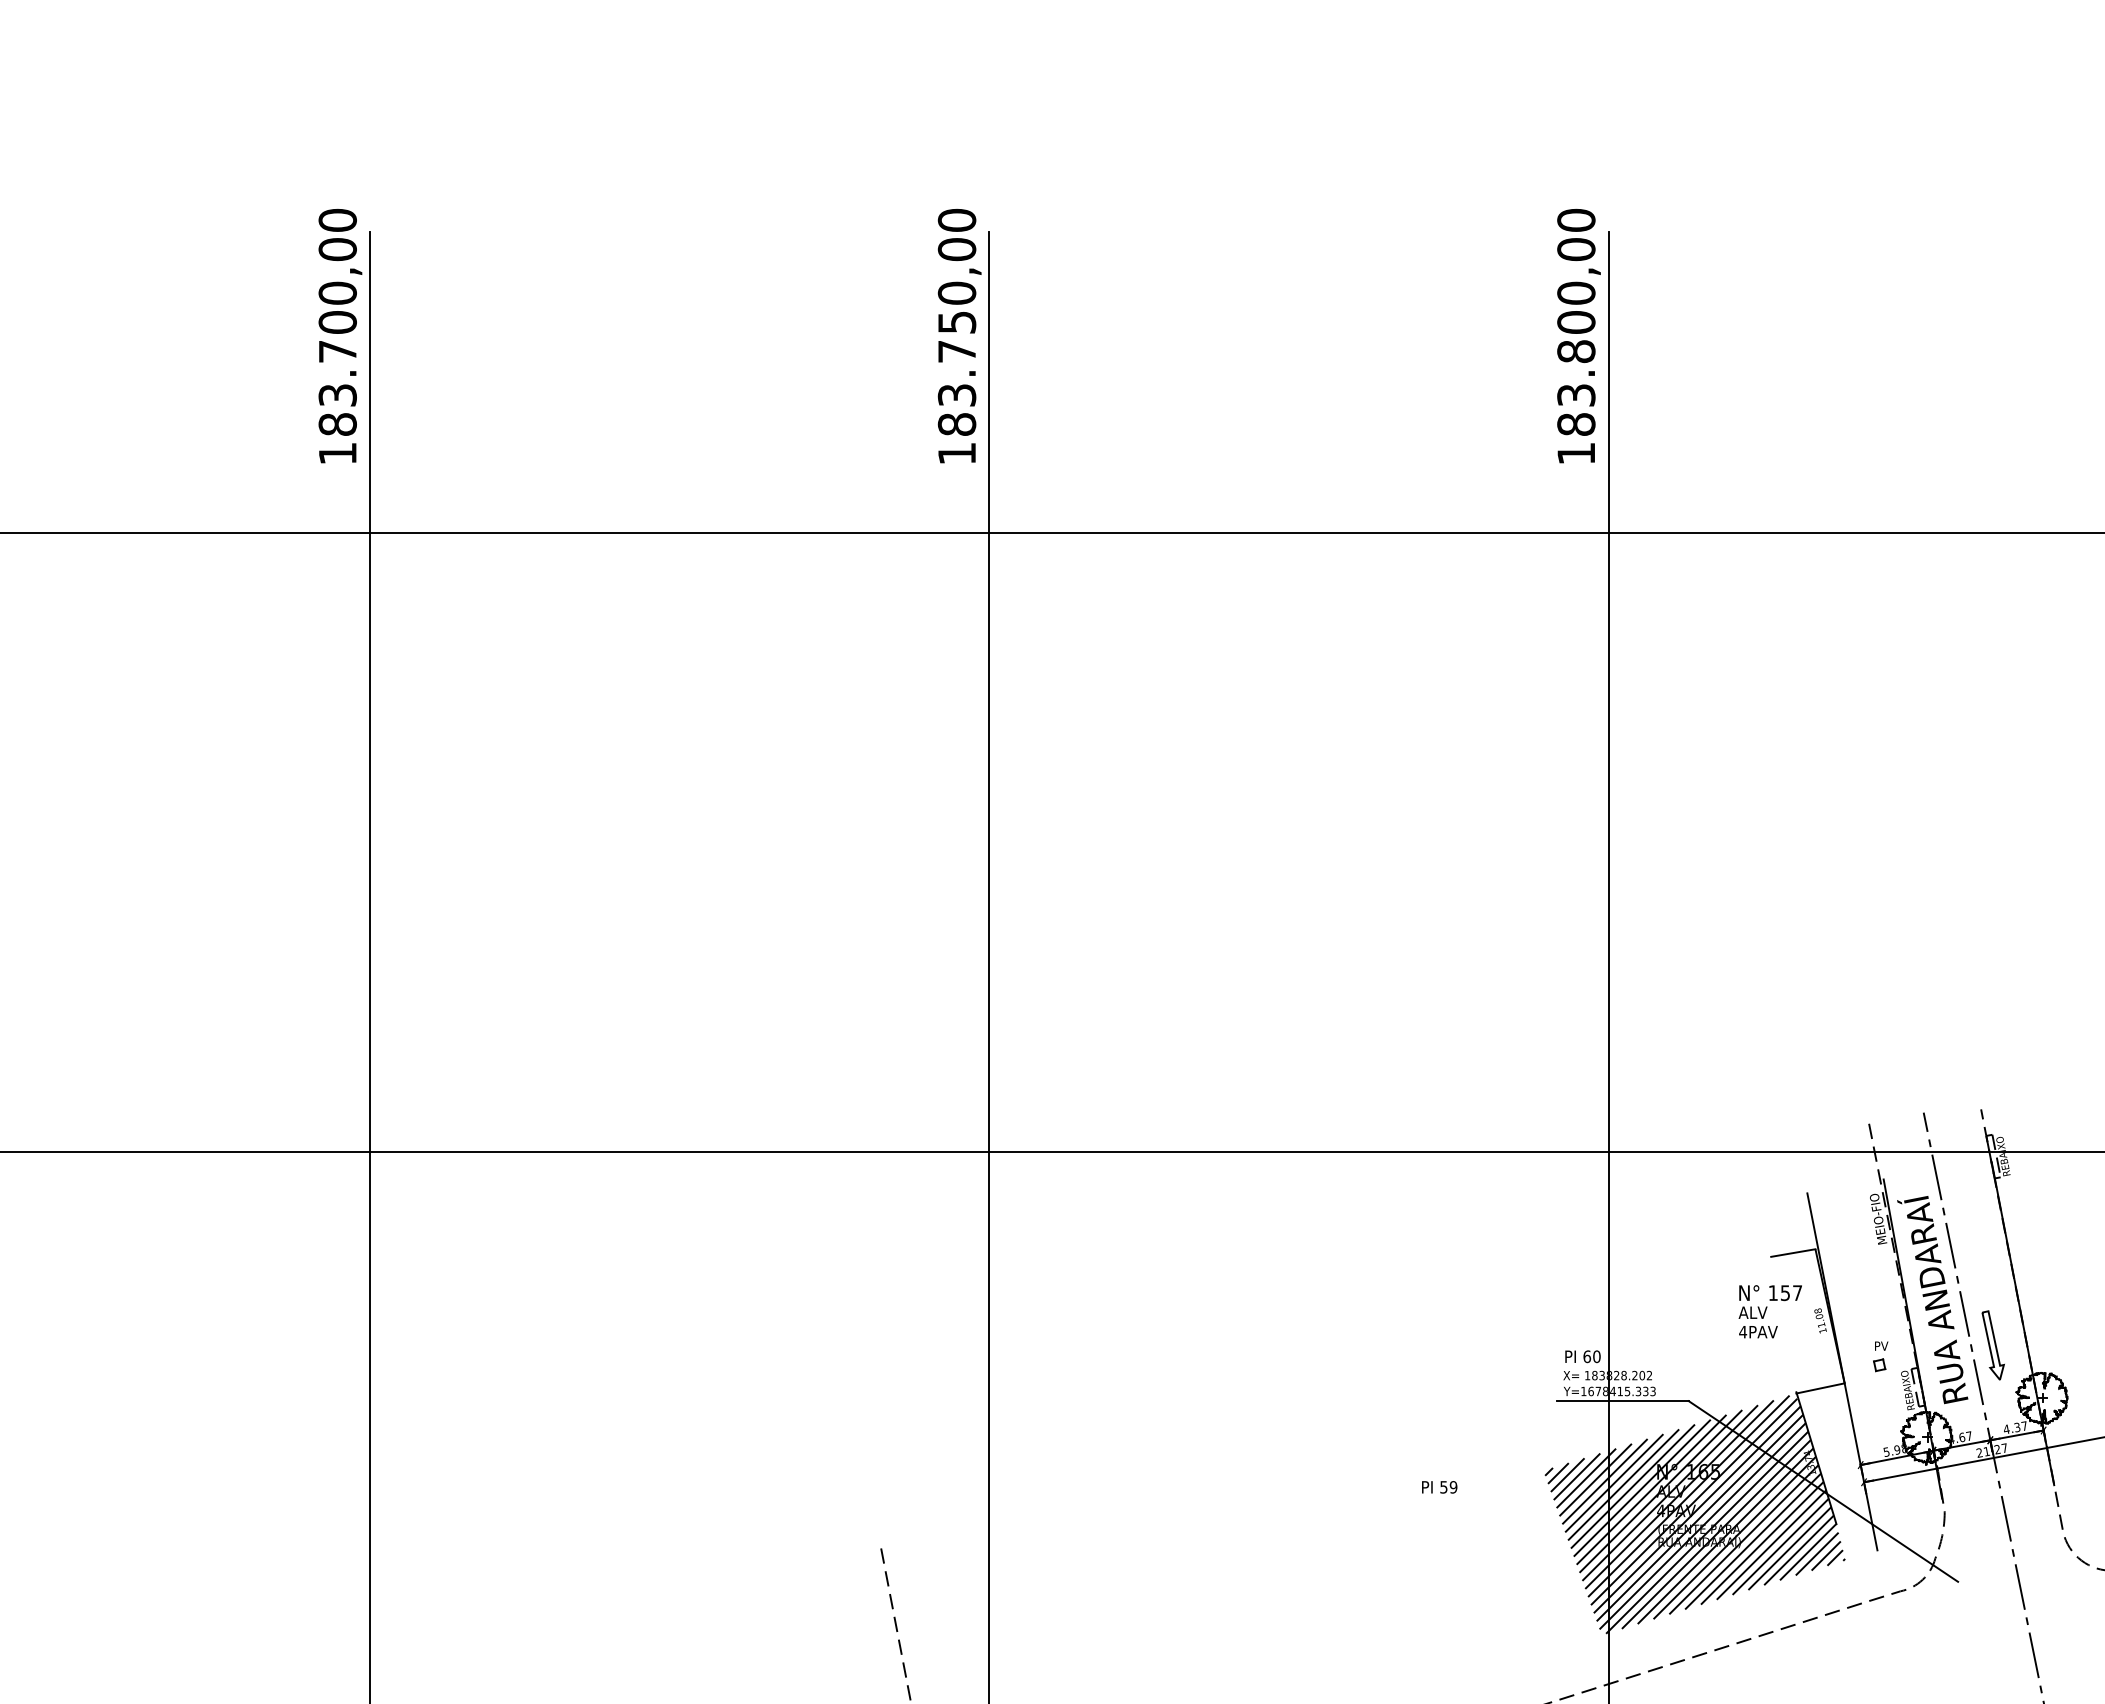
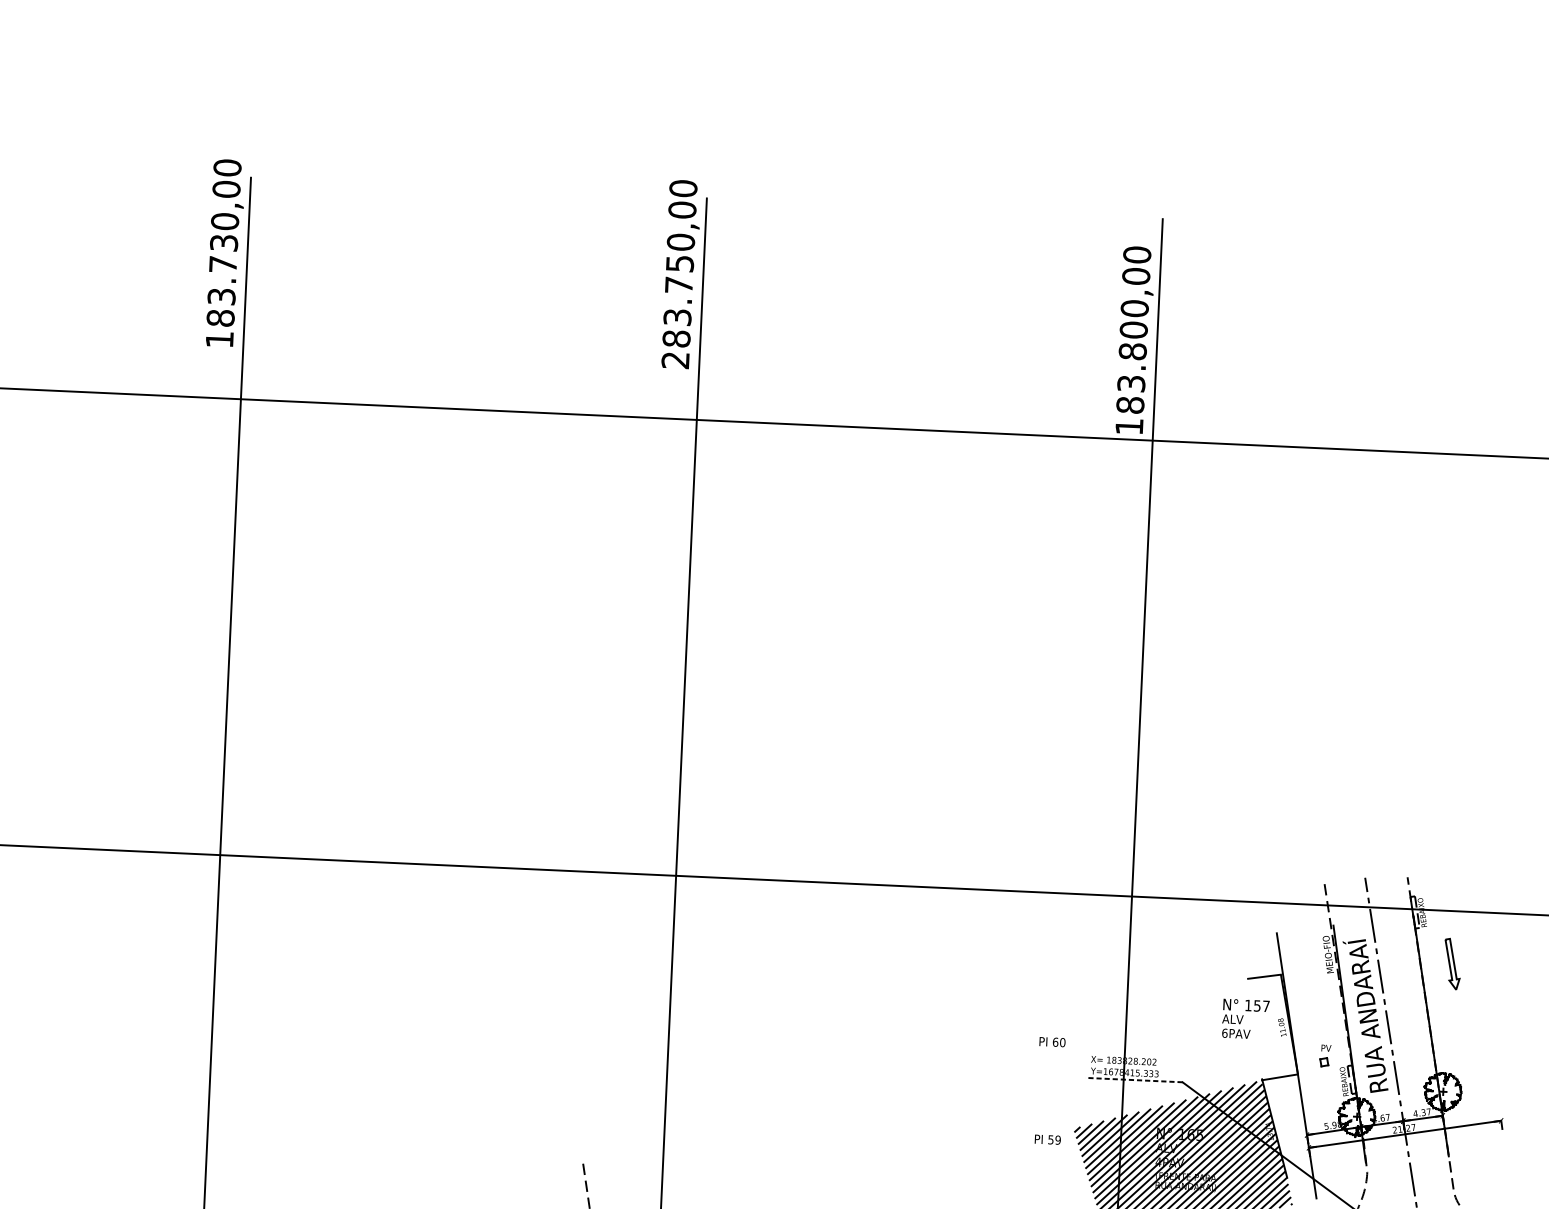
text: (337, 322) -> (223, 243), 183.700,00 -> 183.730,00
text: (1578, 336) -> (1134, 340), moved
text: (956, 453) -> (675, 360), 183.750,00 -> 283.750,00
text: (1743, 1331) -> (1225, 1032), 4PAV -> 6PAV
part: (1992, 1345) -> (1451, 964), moved
text: (1582, 1356) -> (1052, 1041), moved
line: (1622, 1401) -> (1133, 1080), solid -> dashed
text: (1439, 1487) -> (1047, 1139), moved

